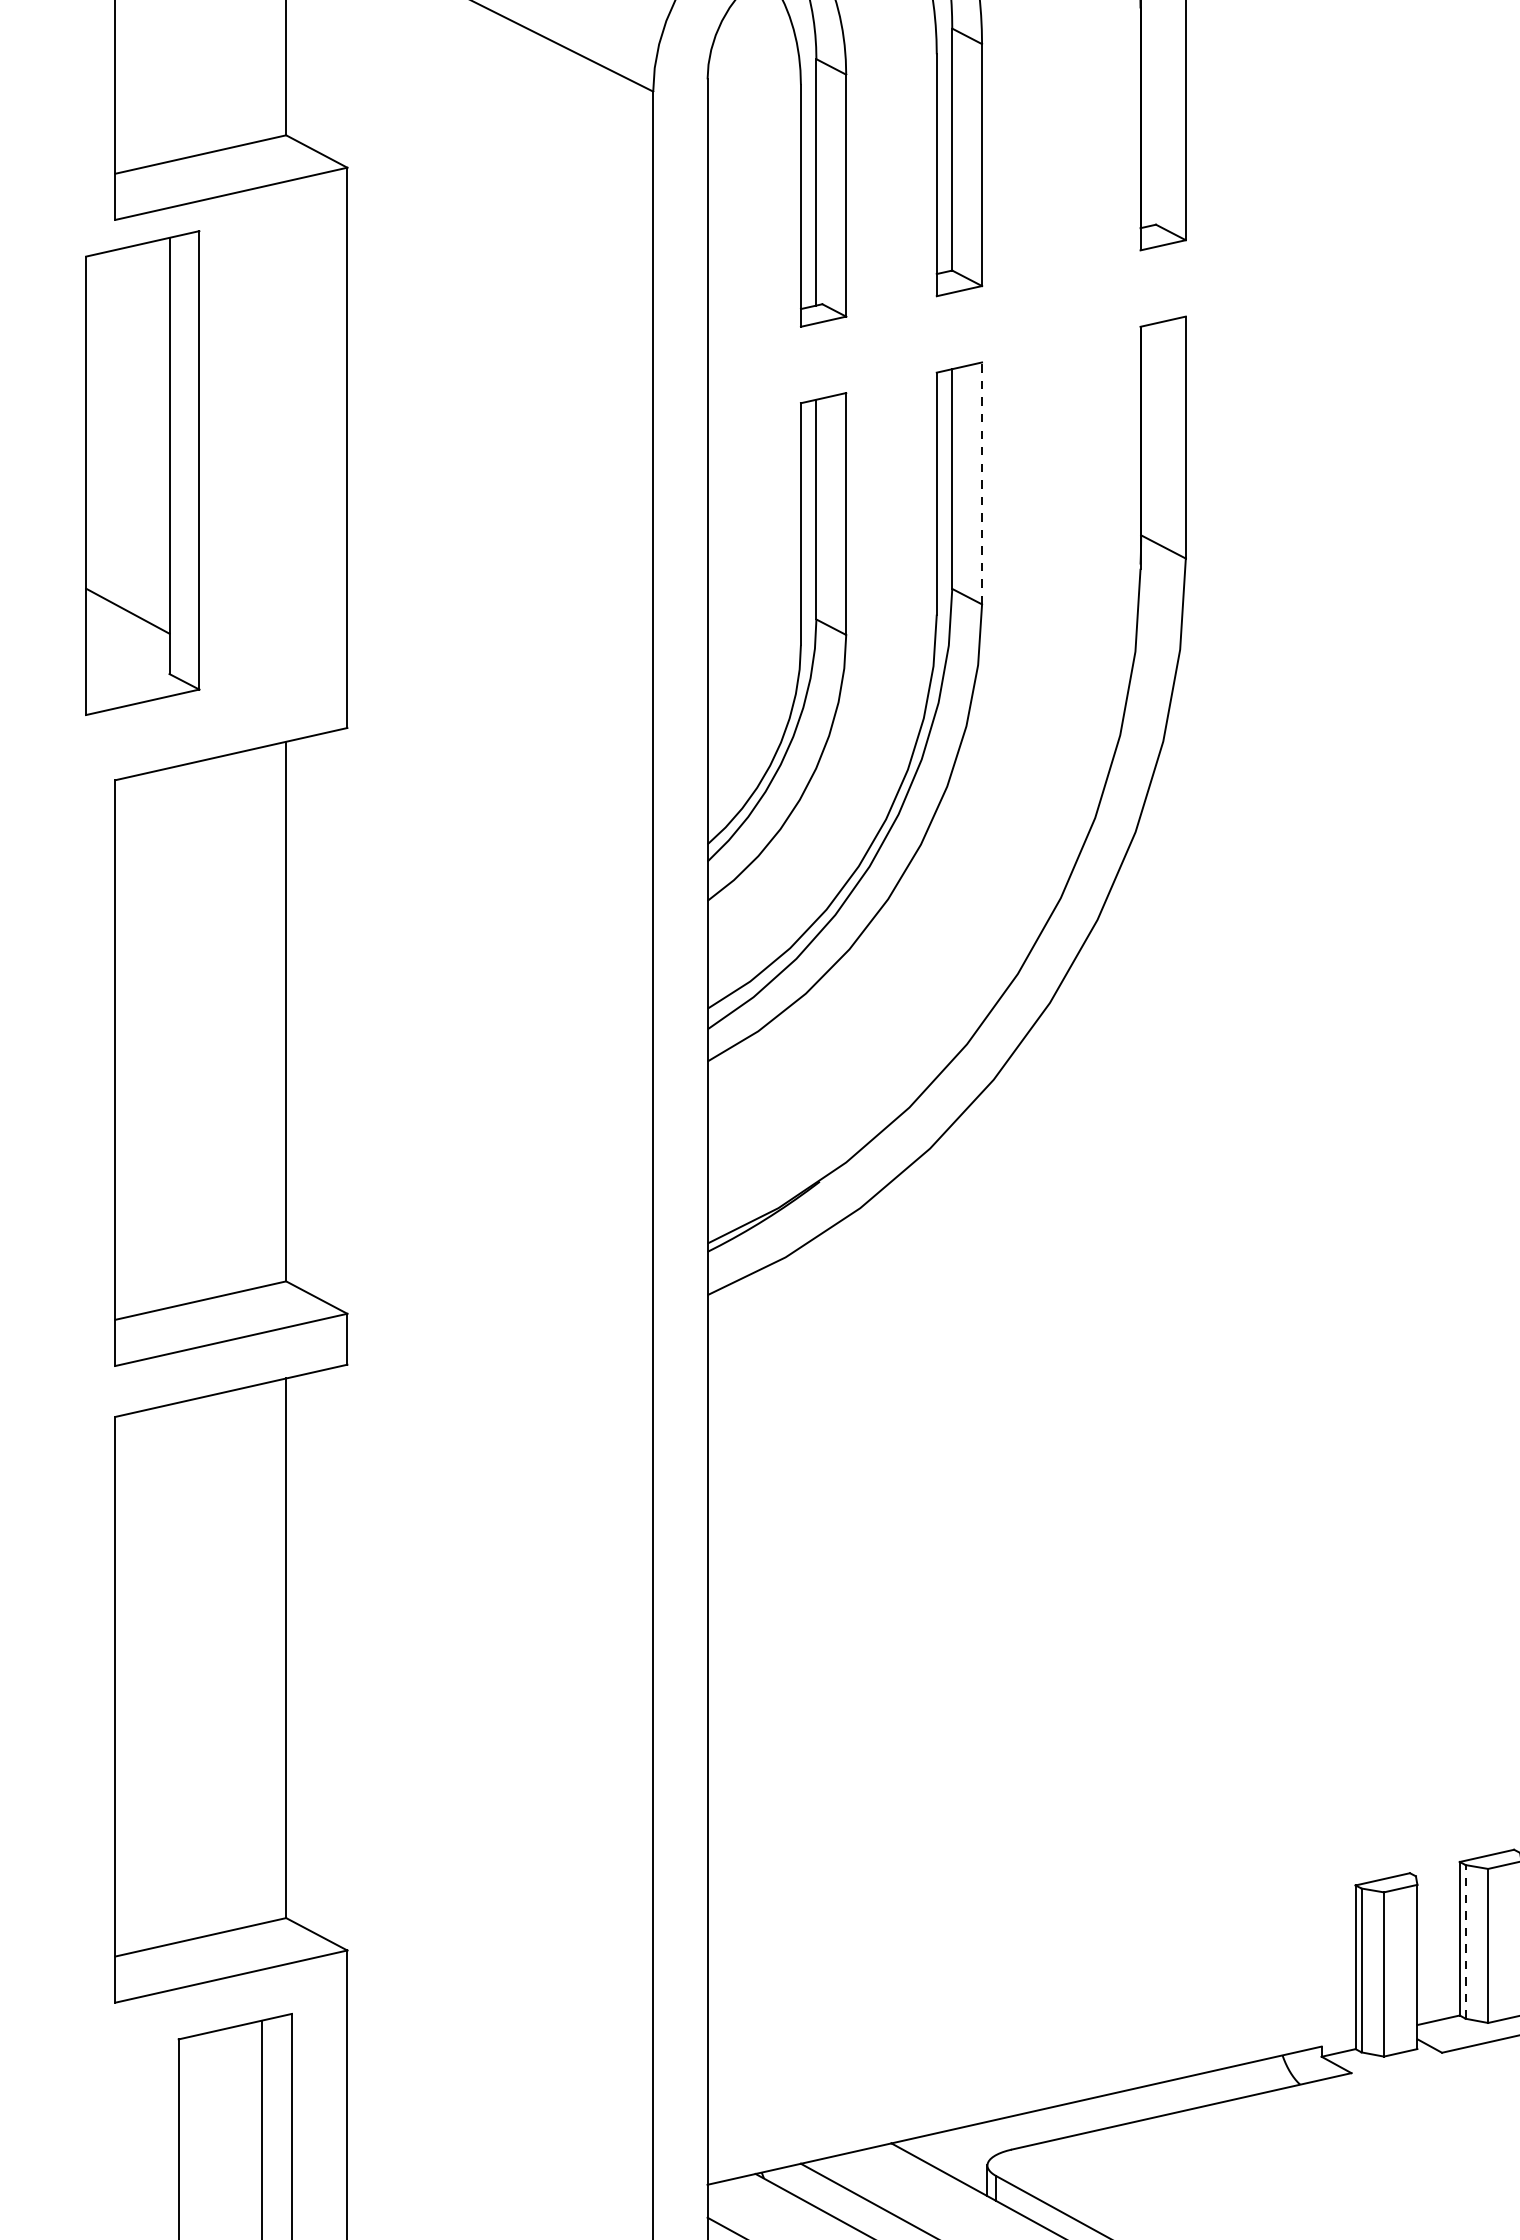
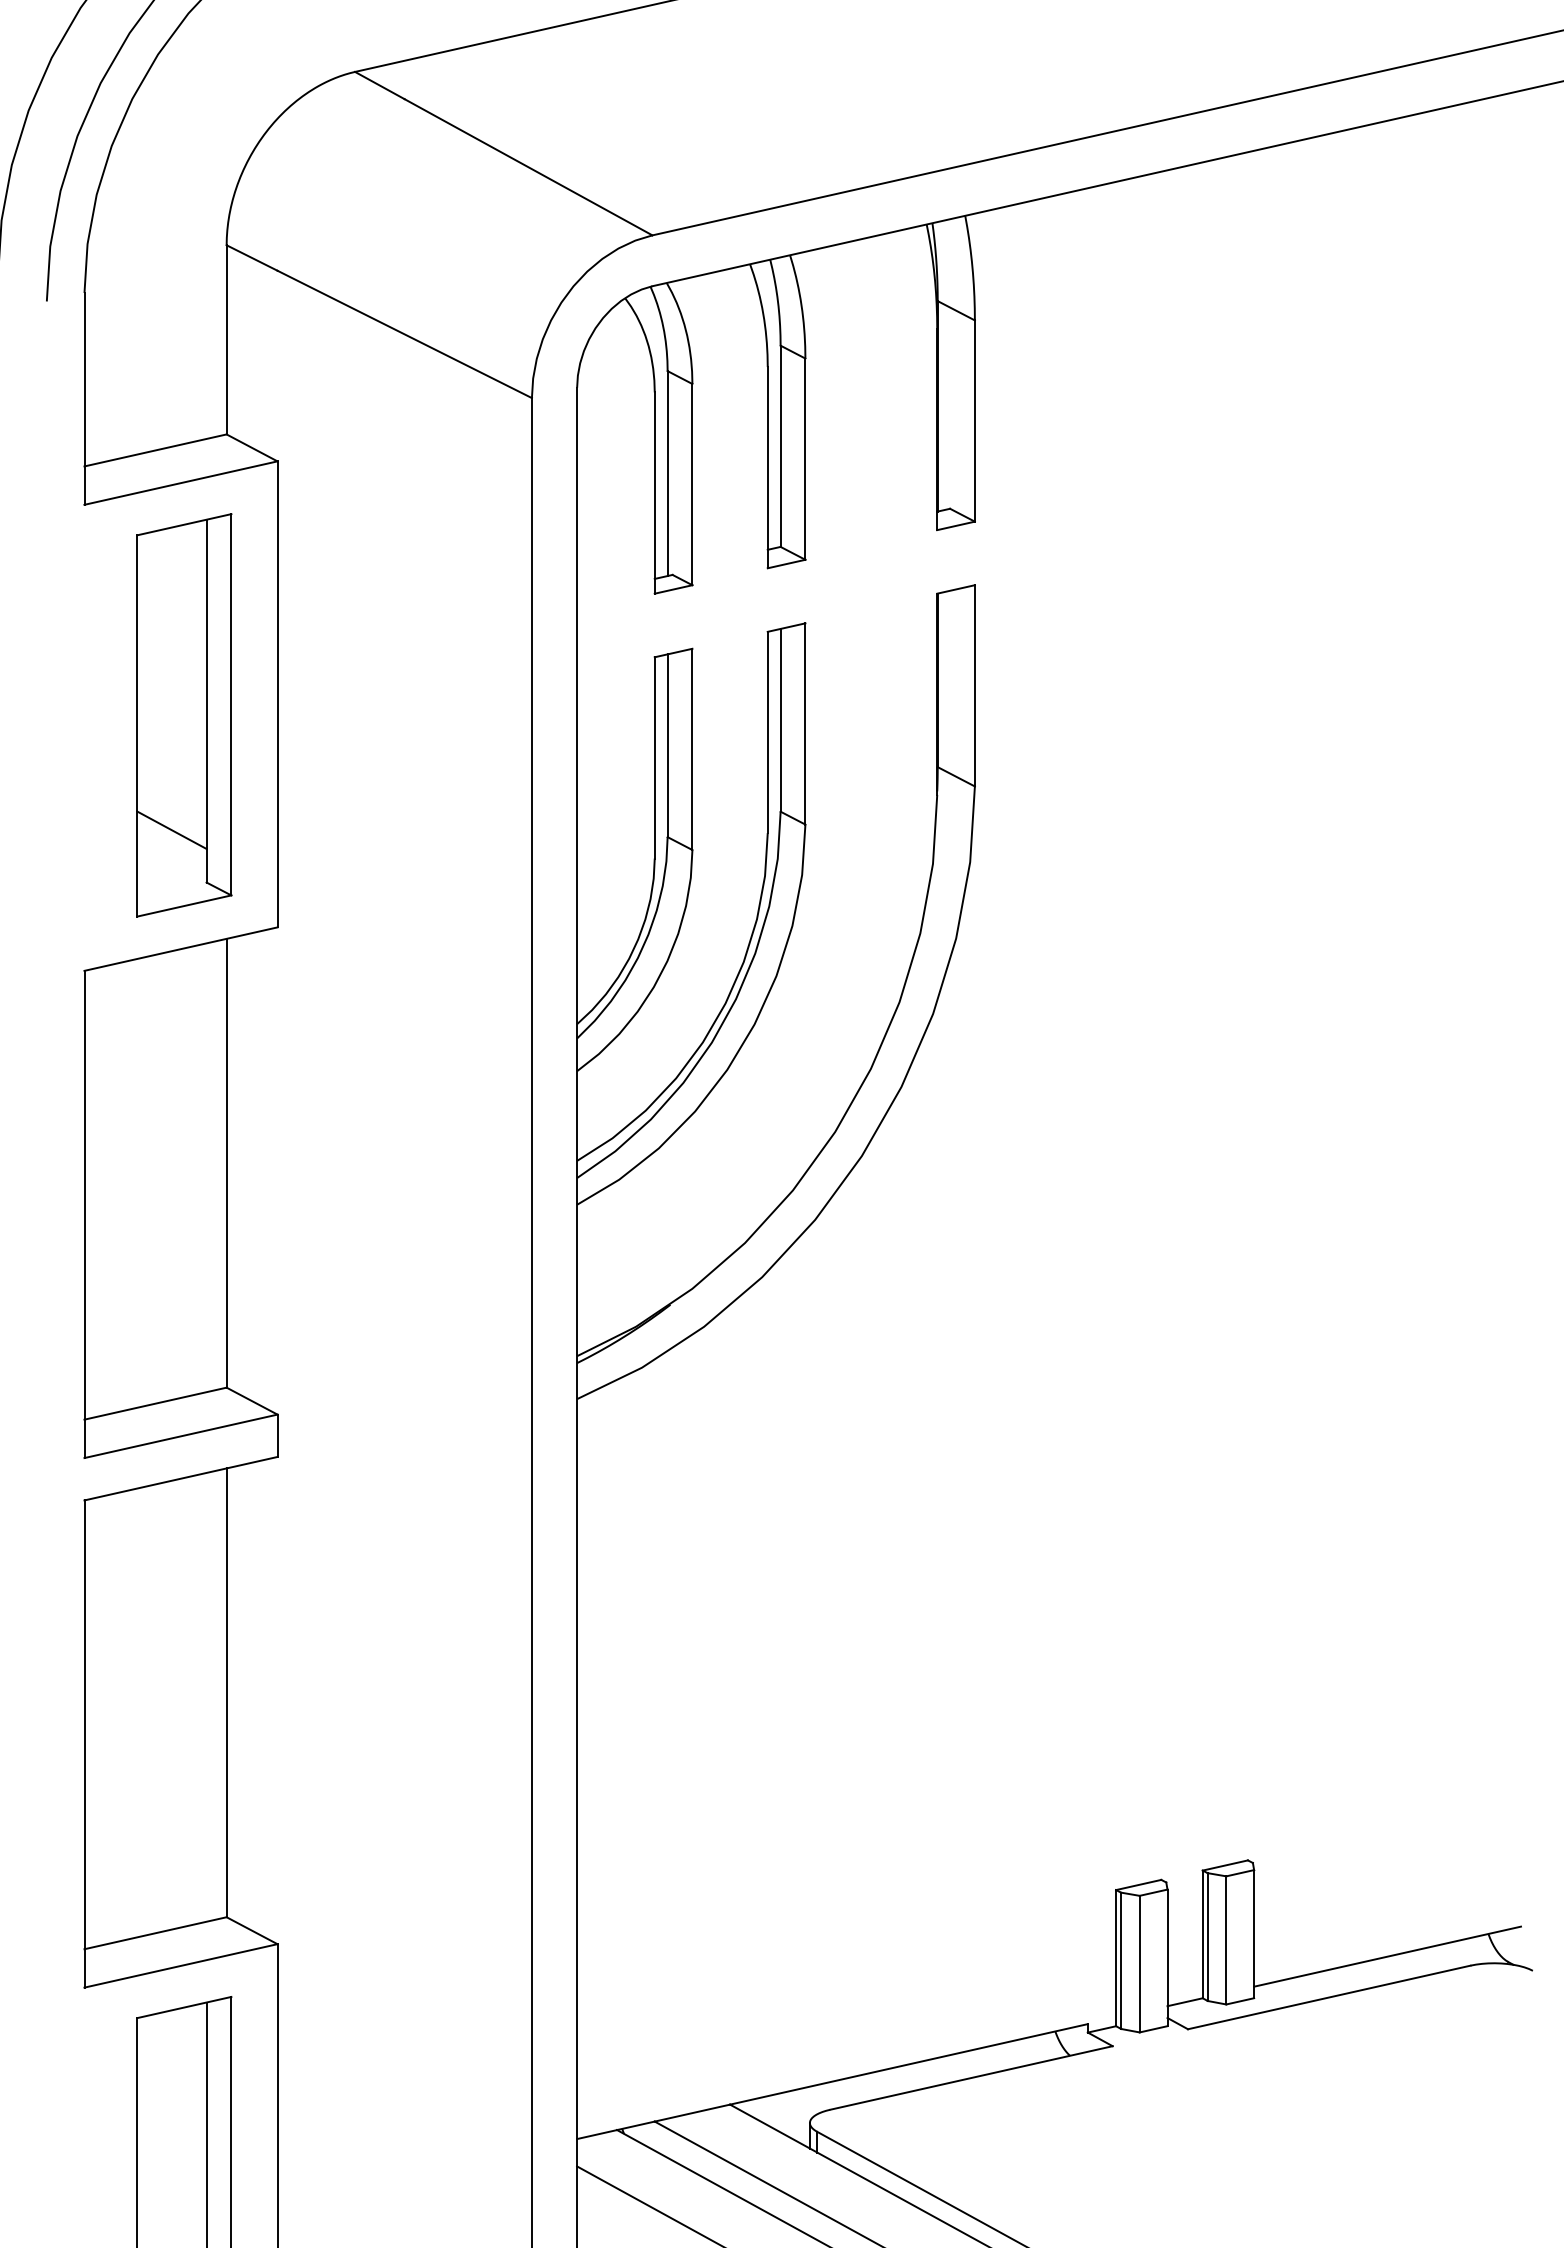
part: (142, 473) -> (184, 715), moved
line: (982, 482) -> (805, 723), dashed -> solid
line: (1465, 1942) -> (1207, 1937), dashed -> solid

